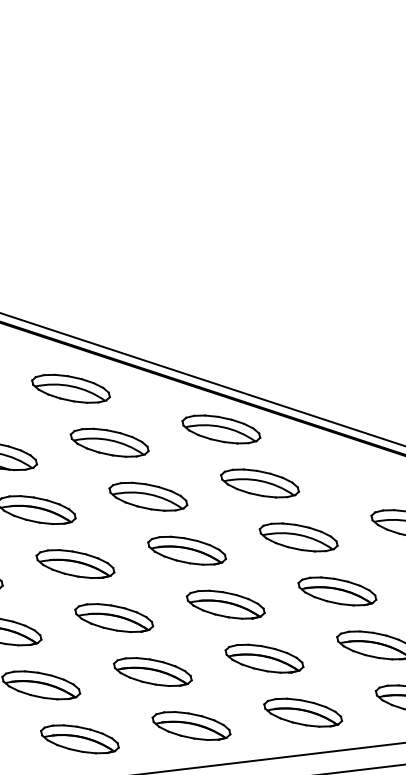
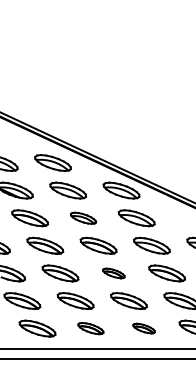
part: (148, 497) -> (83, 218), size x0.7
part: (225, 604) -> (113, 273), size x0.6
part: (301, 712) -> (143, 328), size x0.6
part: (190, 725) -> (90, 328), size x0.7

